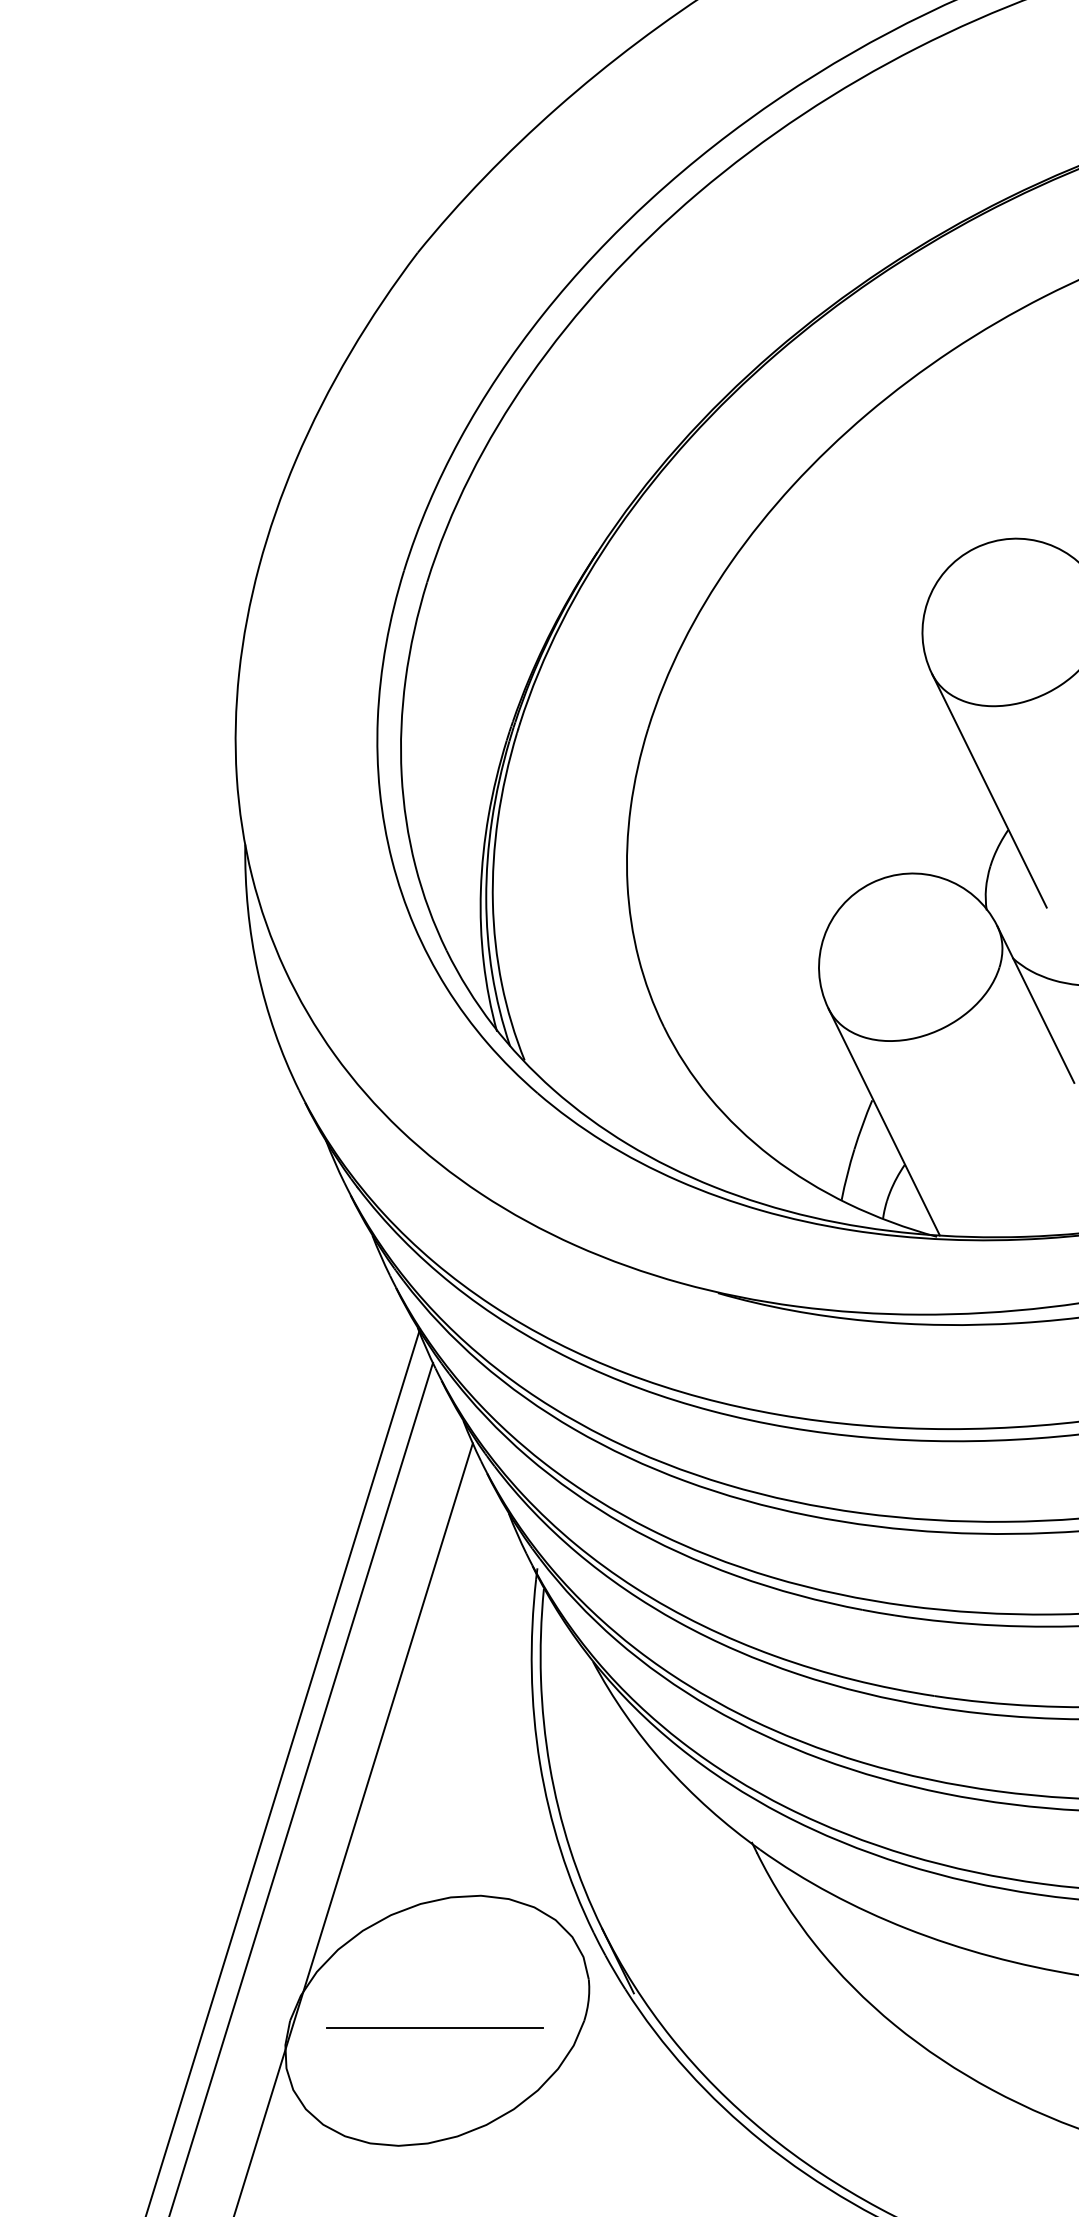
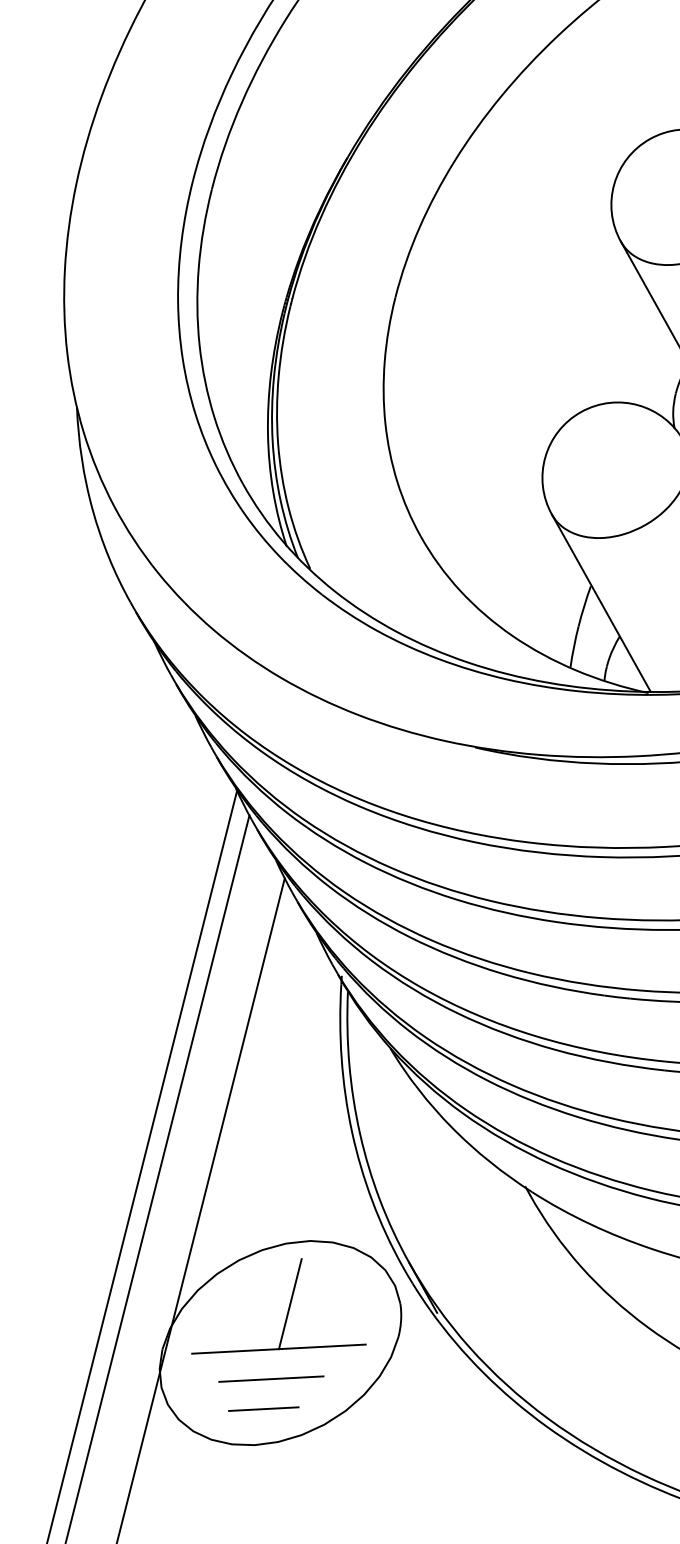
line: (451, 1972) -> (289, 1303), added
line: (423, 2064) -> (271, 1378), added
line: (411, 2101) -> (263, 1408), added

